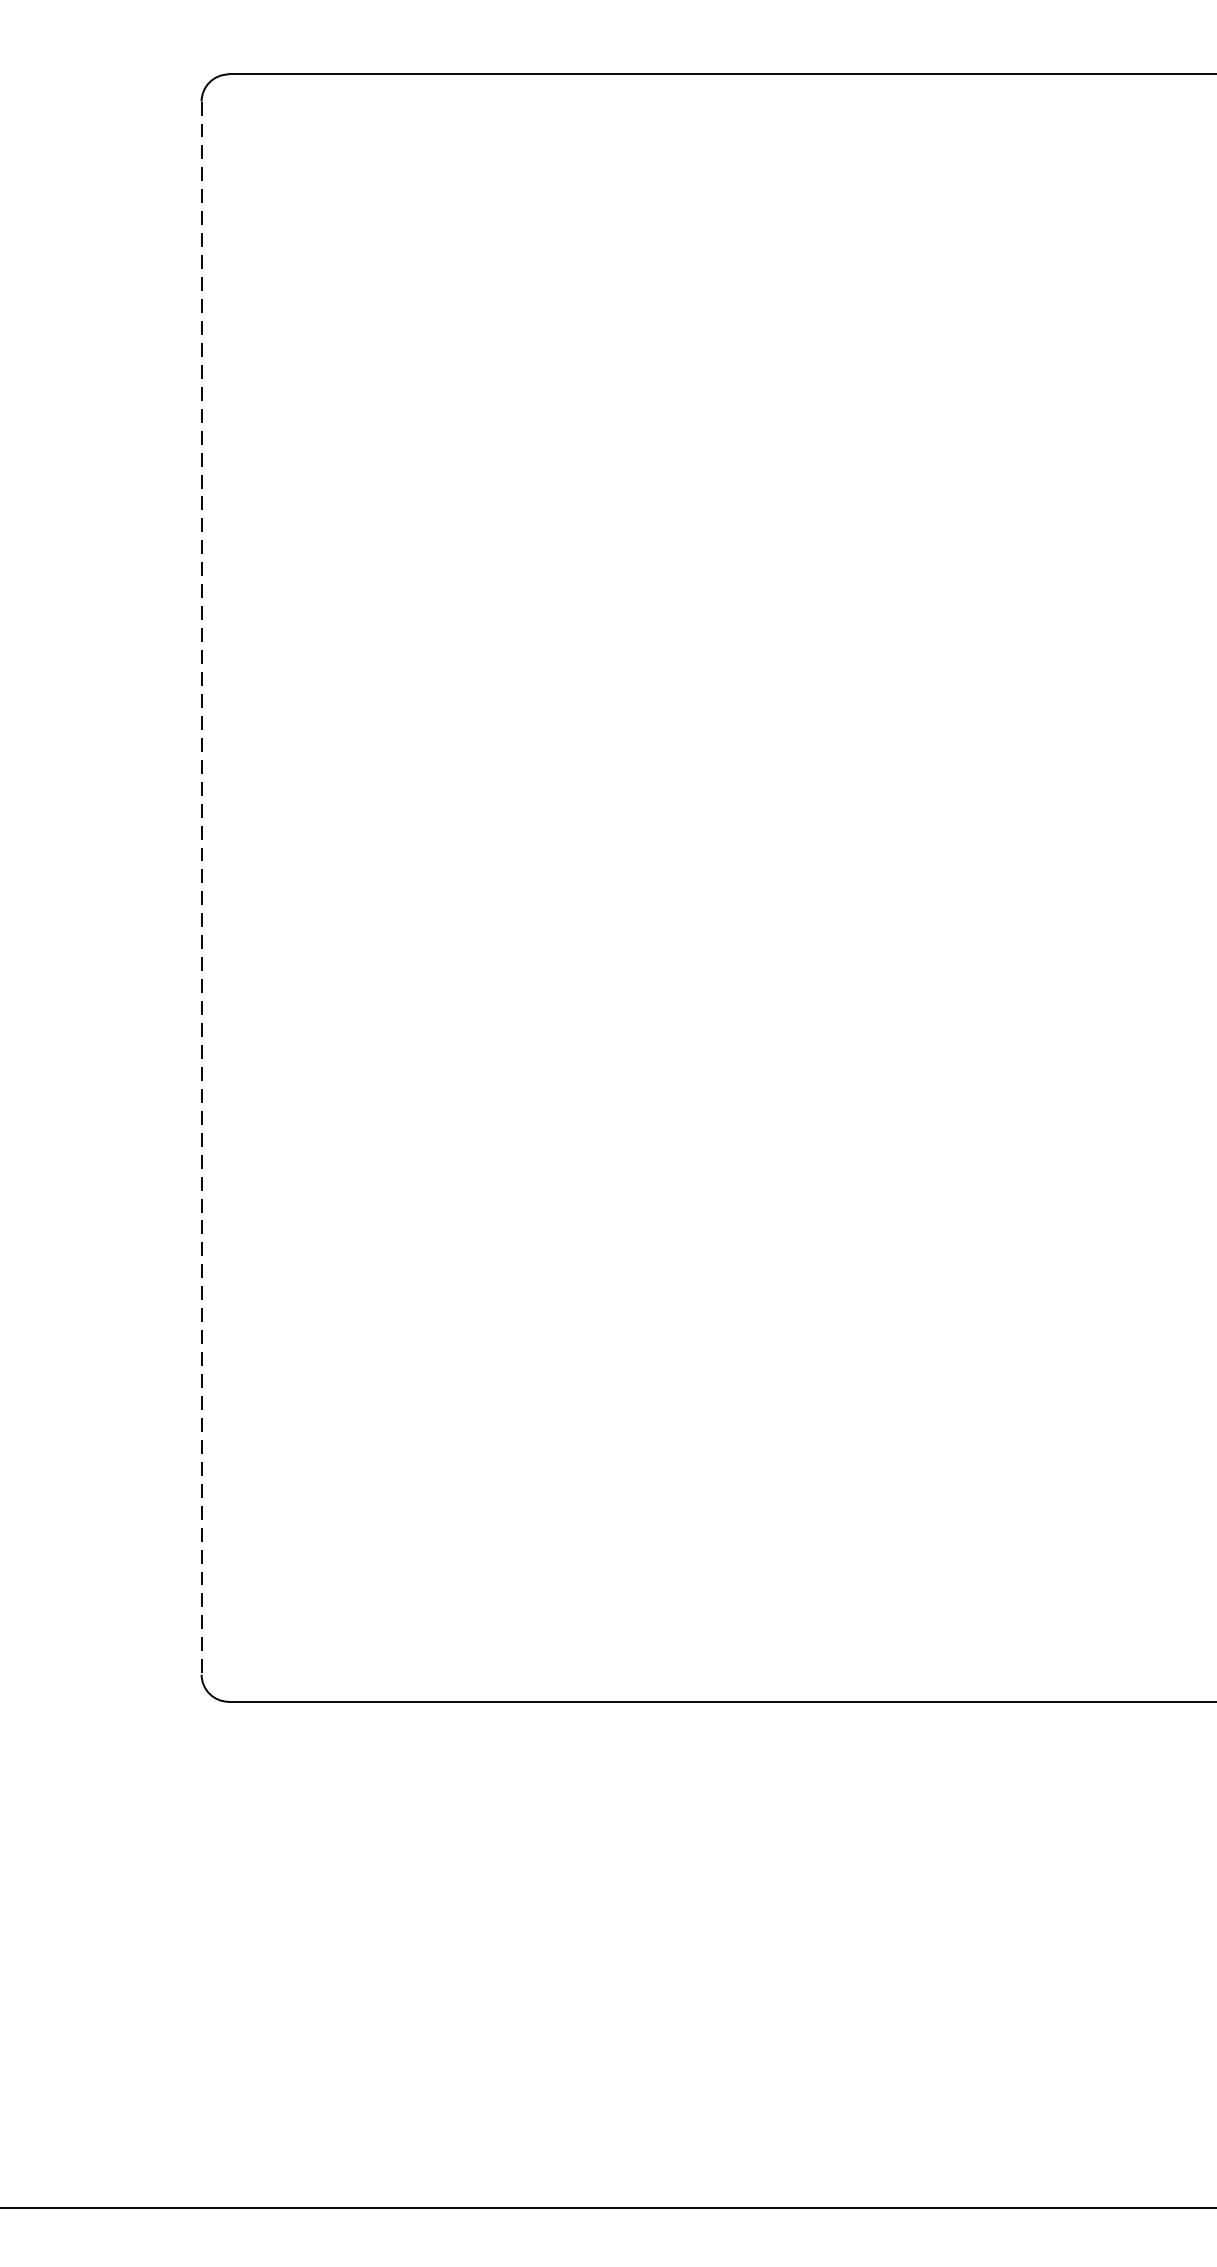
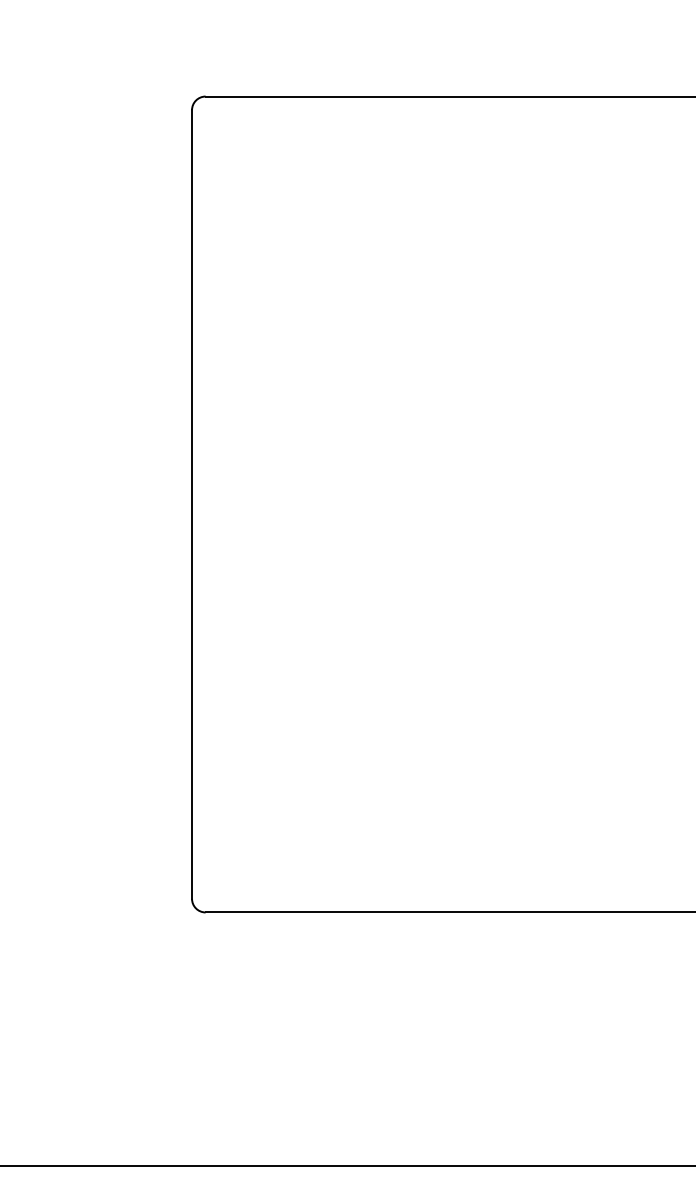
line: (202, 890) -> (192, 505), dashed -> solid

